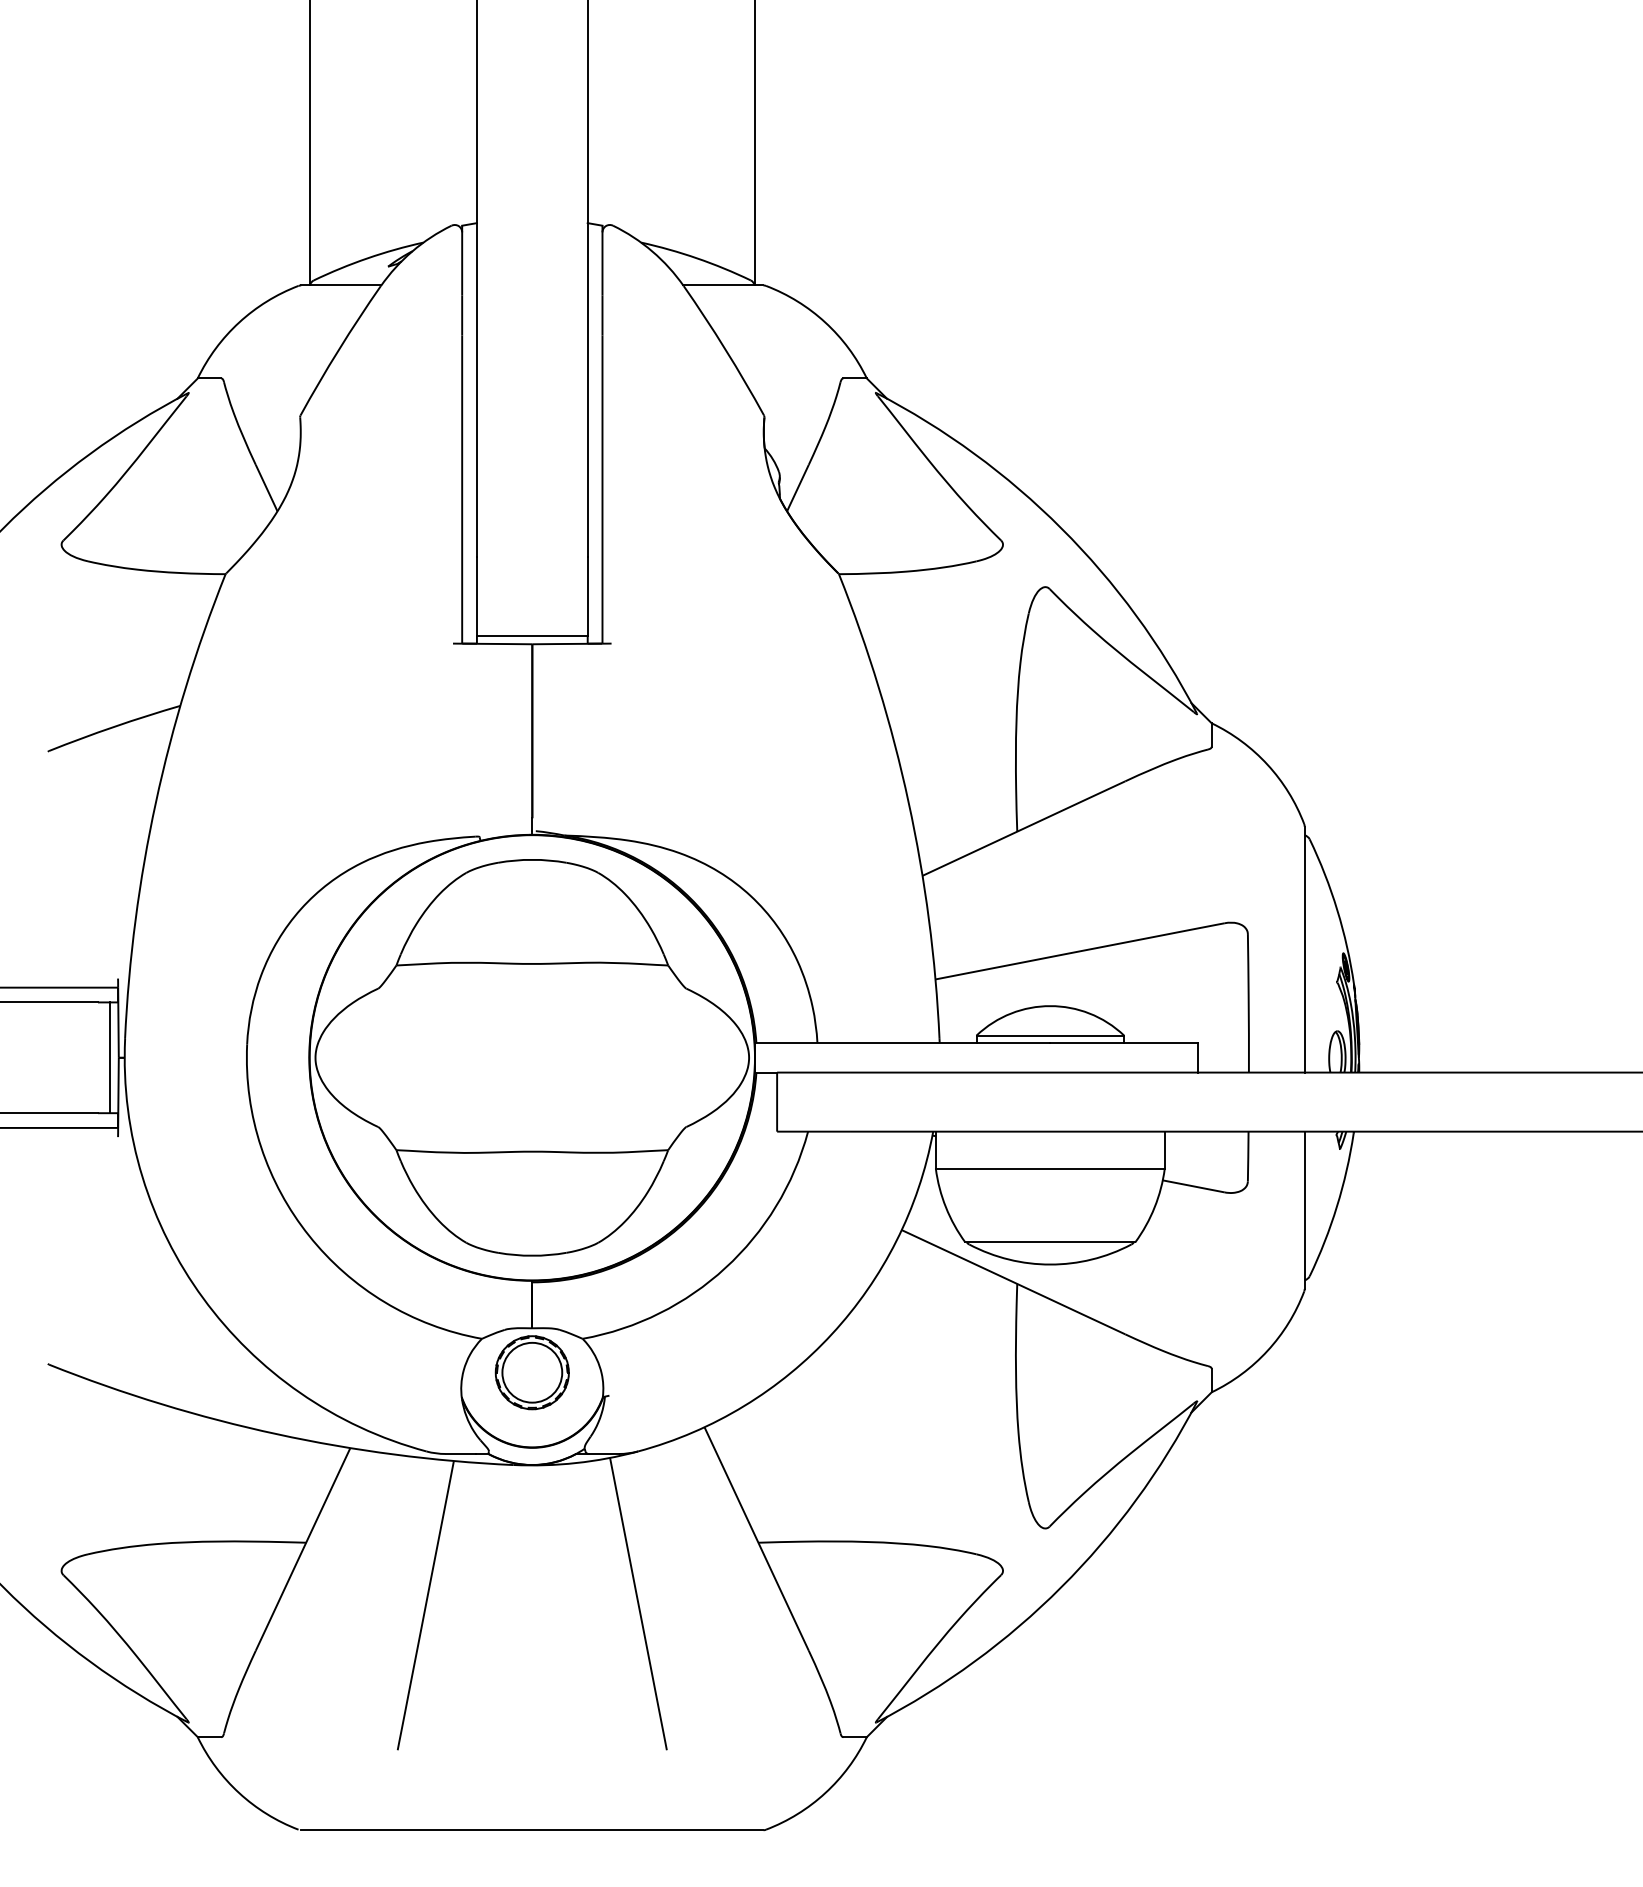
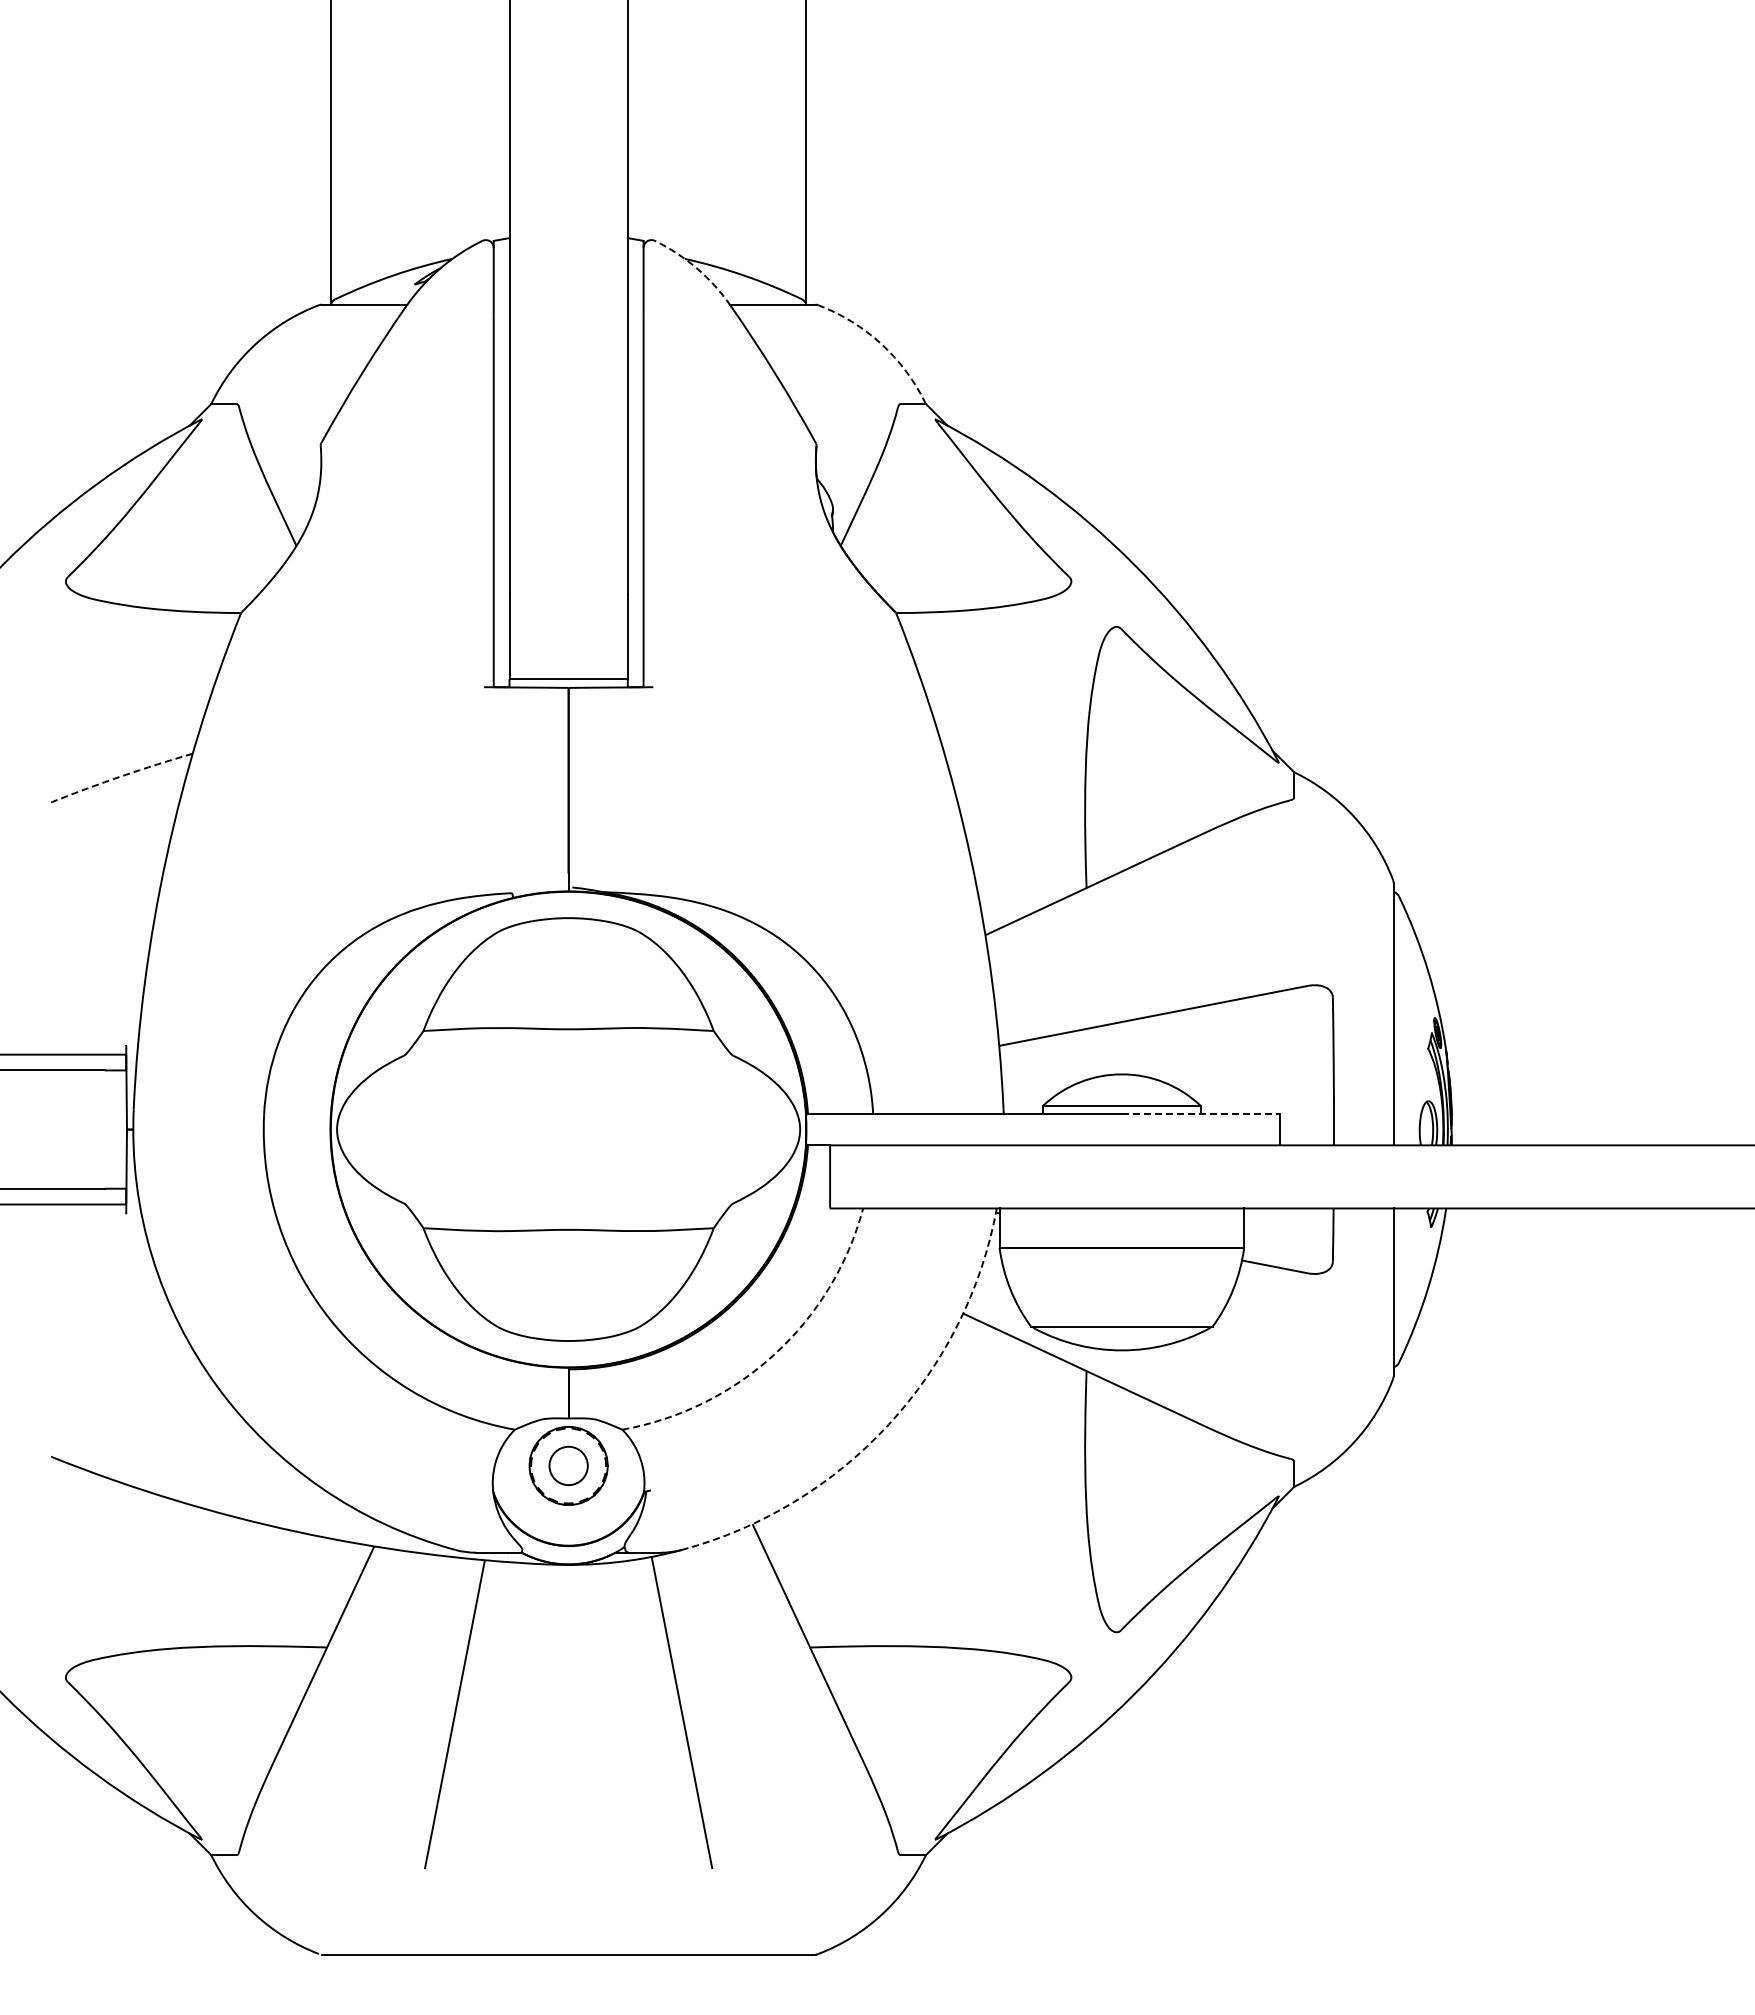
arc: (652, 251) -> (696, 268), solid -> dashed
arc: (825, 322) -> (881, 344), solid -> dashed
arc: (114, 727) -> (122, 776), solid -> dashed
line: (1123, 1042) -> (1200, 1113), solid -> dashed
line: (109, 1057) -> (117, 1129), removed
arc: (725, 1268) -> (774, 1354), solid -> dashed
arc: (831, 1333) -> (888, 1424), solid -> dashed
circle: (532, 1372) -> (568, 1465), size x0.6

